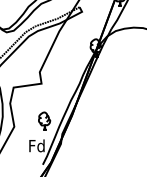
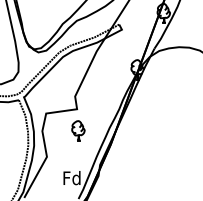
part: (44, 120) -> (78, 130), moved

